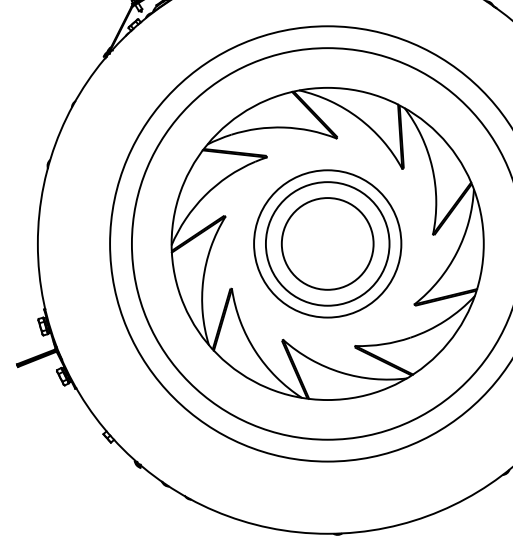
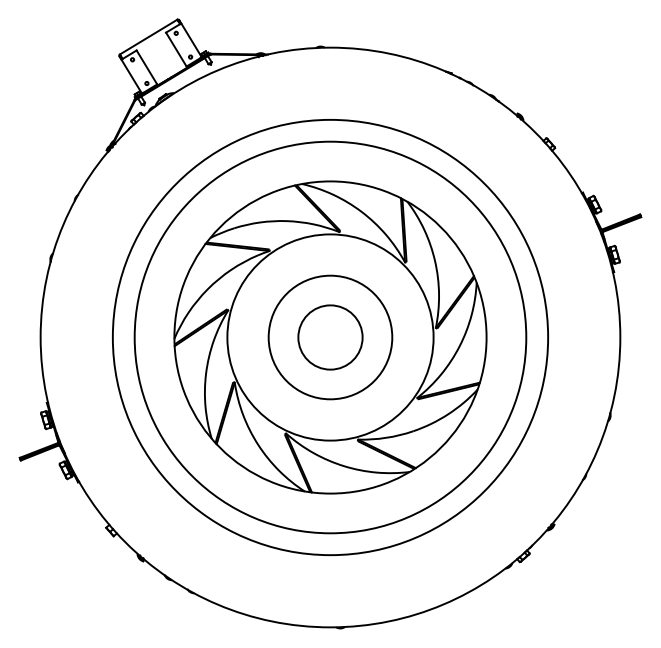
circle: (327, 243) -> (330, 337), size x0.7
circle: (327, 243) -> (330, 337), size x1.4

